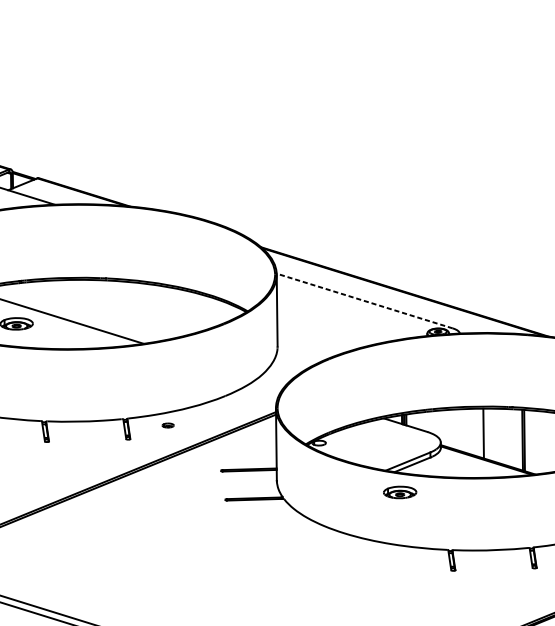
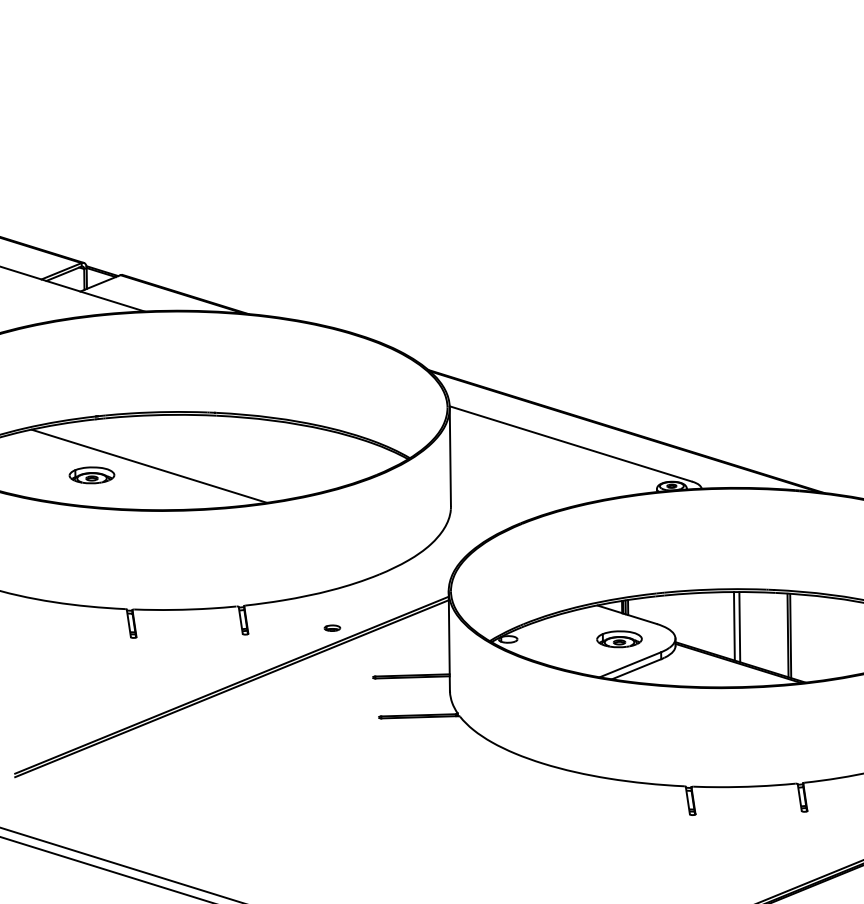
line: (364, 300) -> (570, 443), dashed -> solid
part: (168, 425) -> (332, 627), moved
line: (487, 434) -> (739, 627), added
part: (400, 492) -> (619, 639), moved

